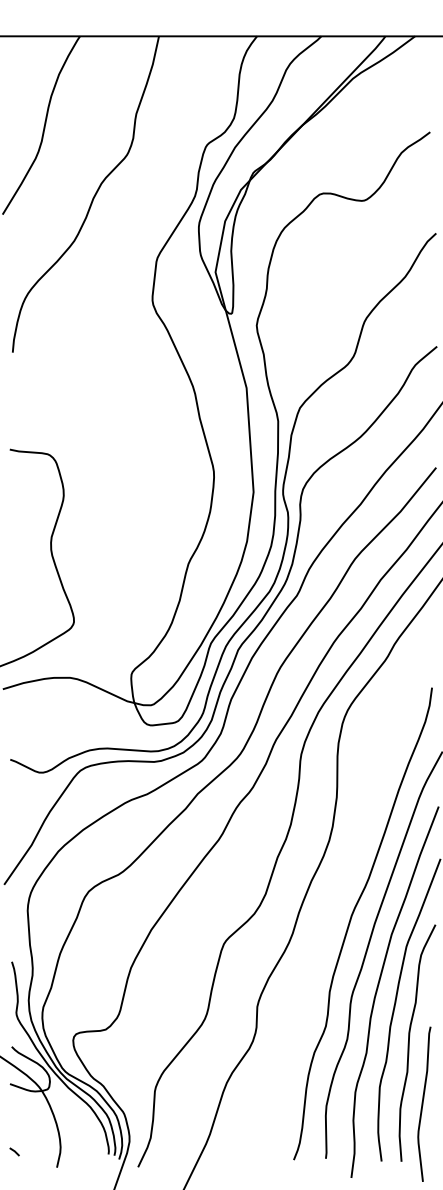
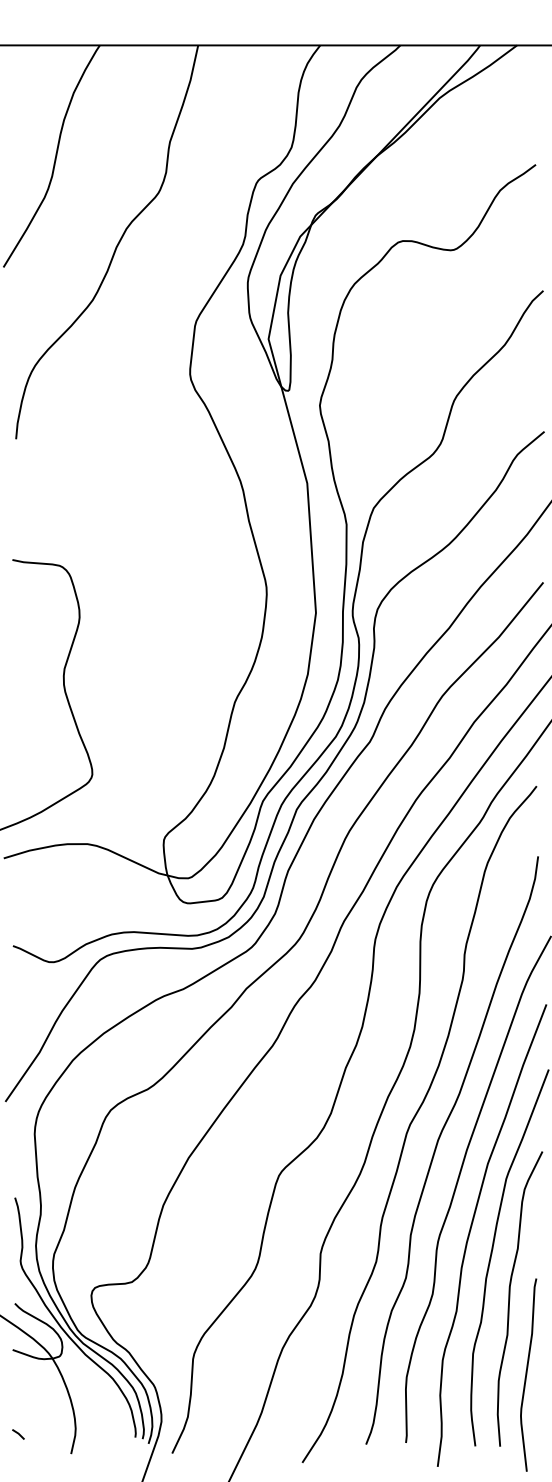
curve: (332, 899) -> (414, 1120), added

